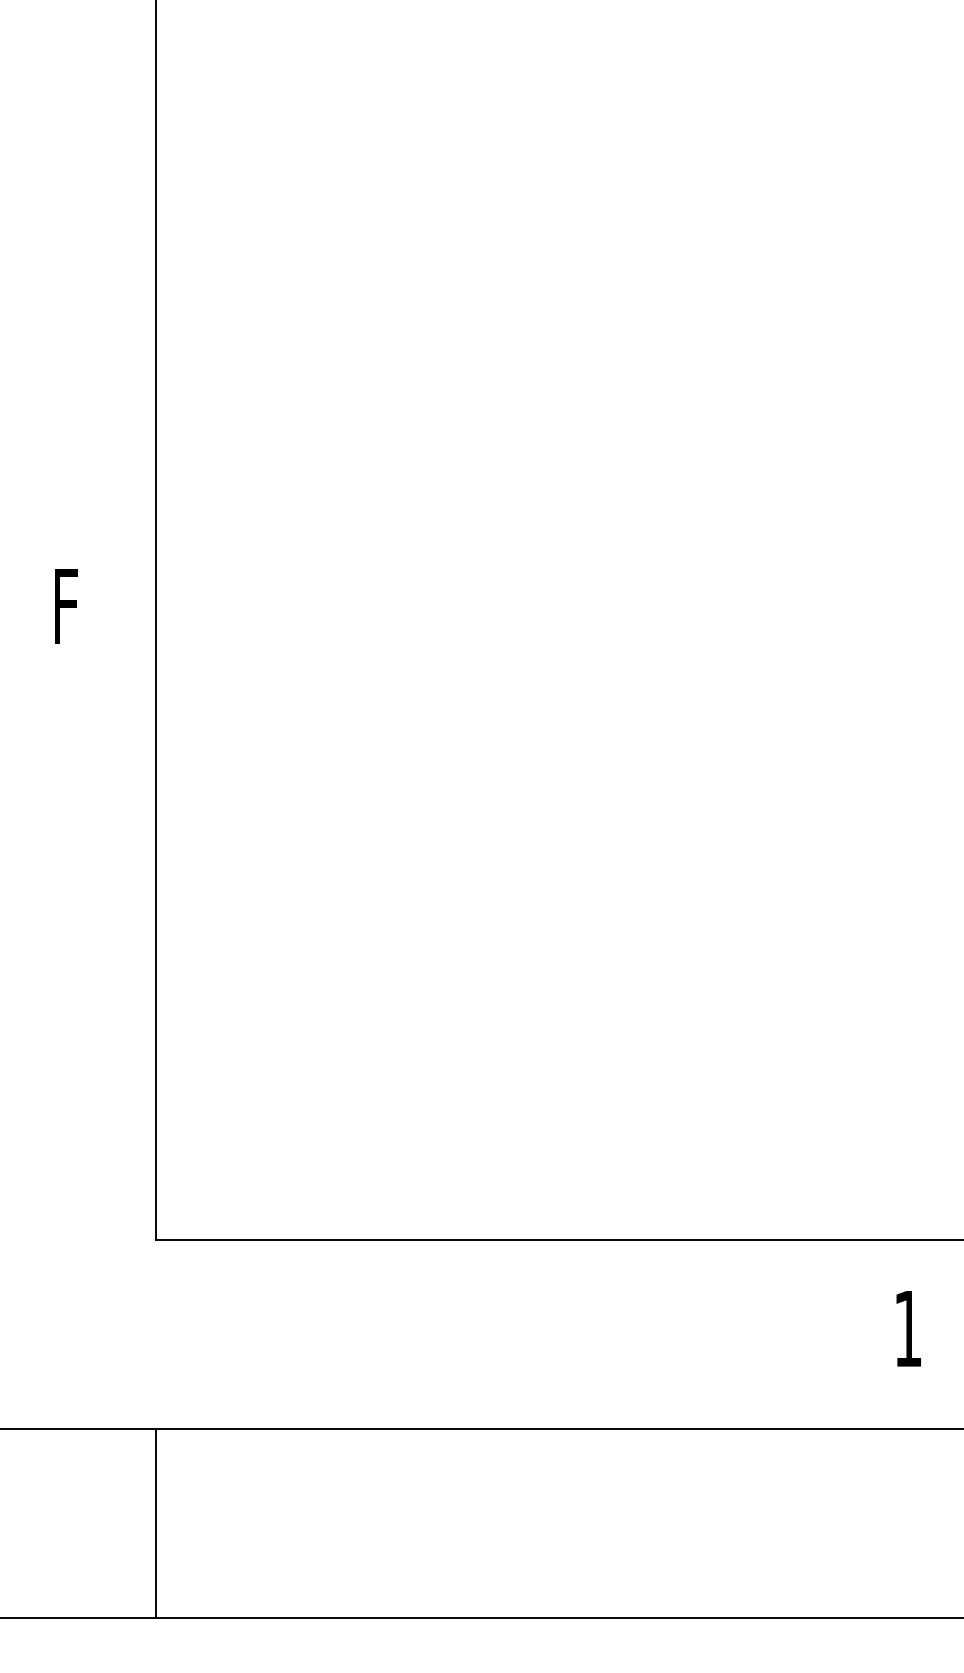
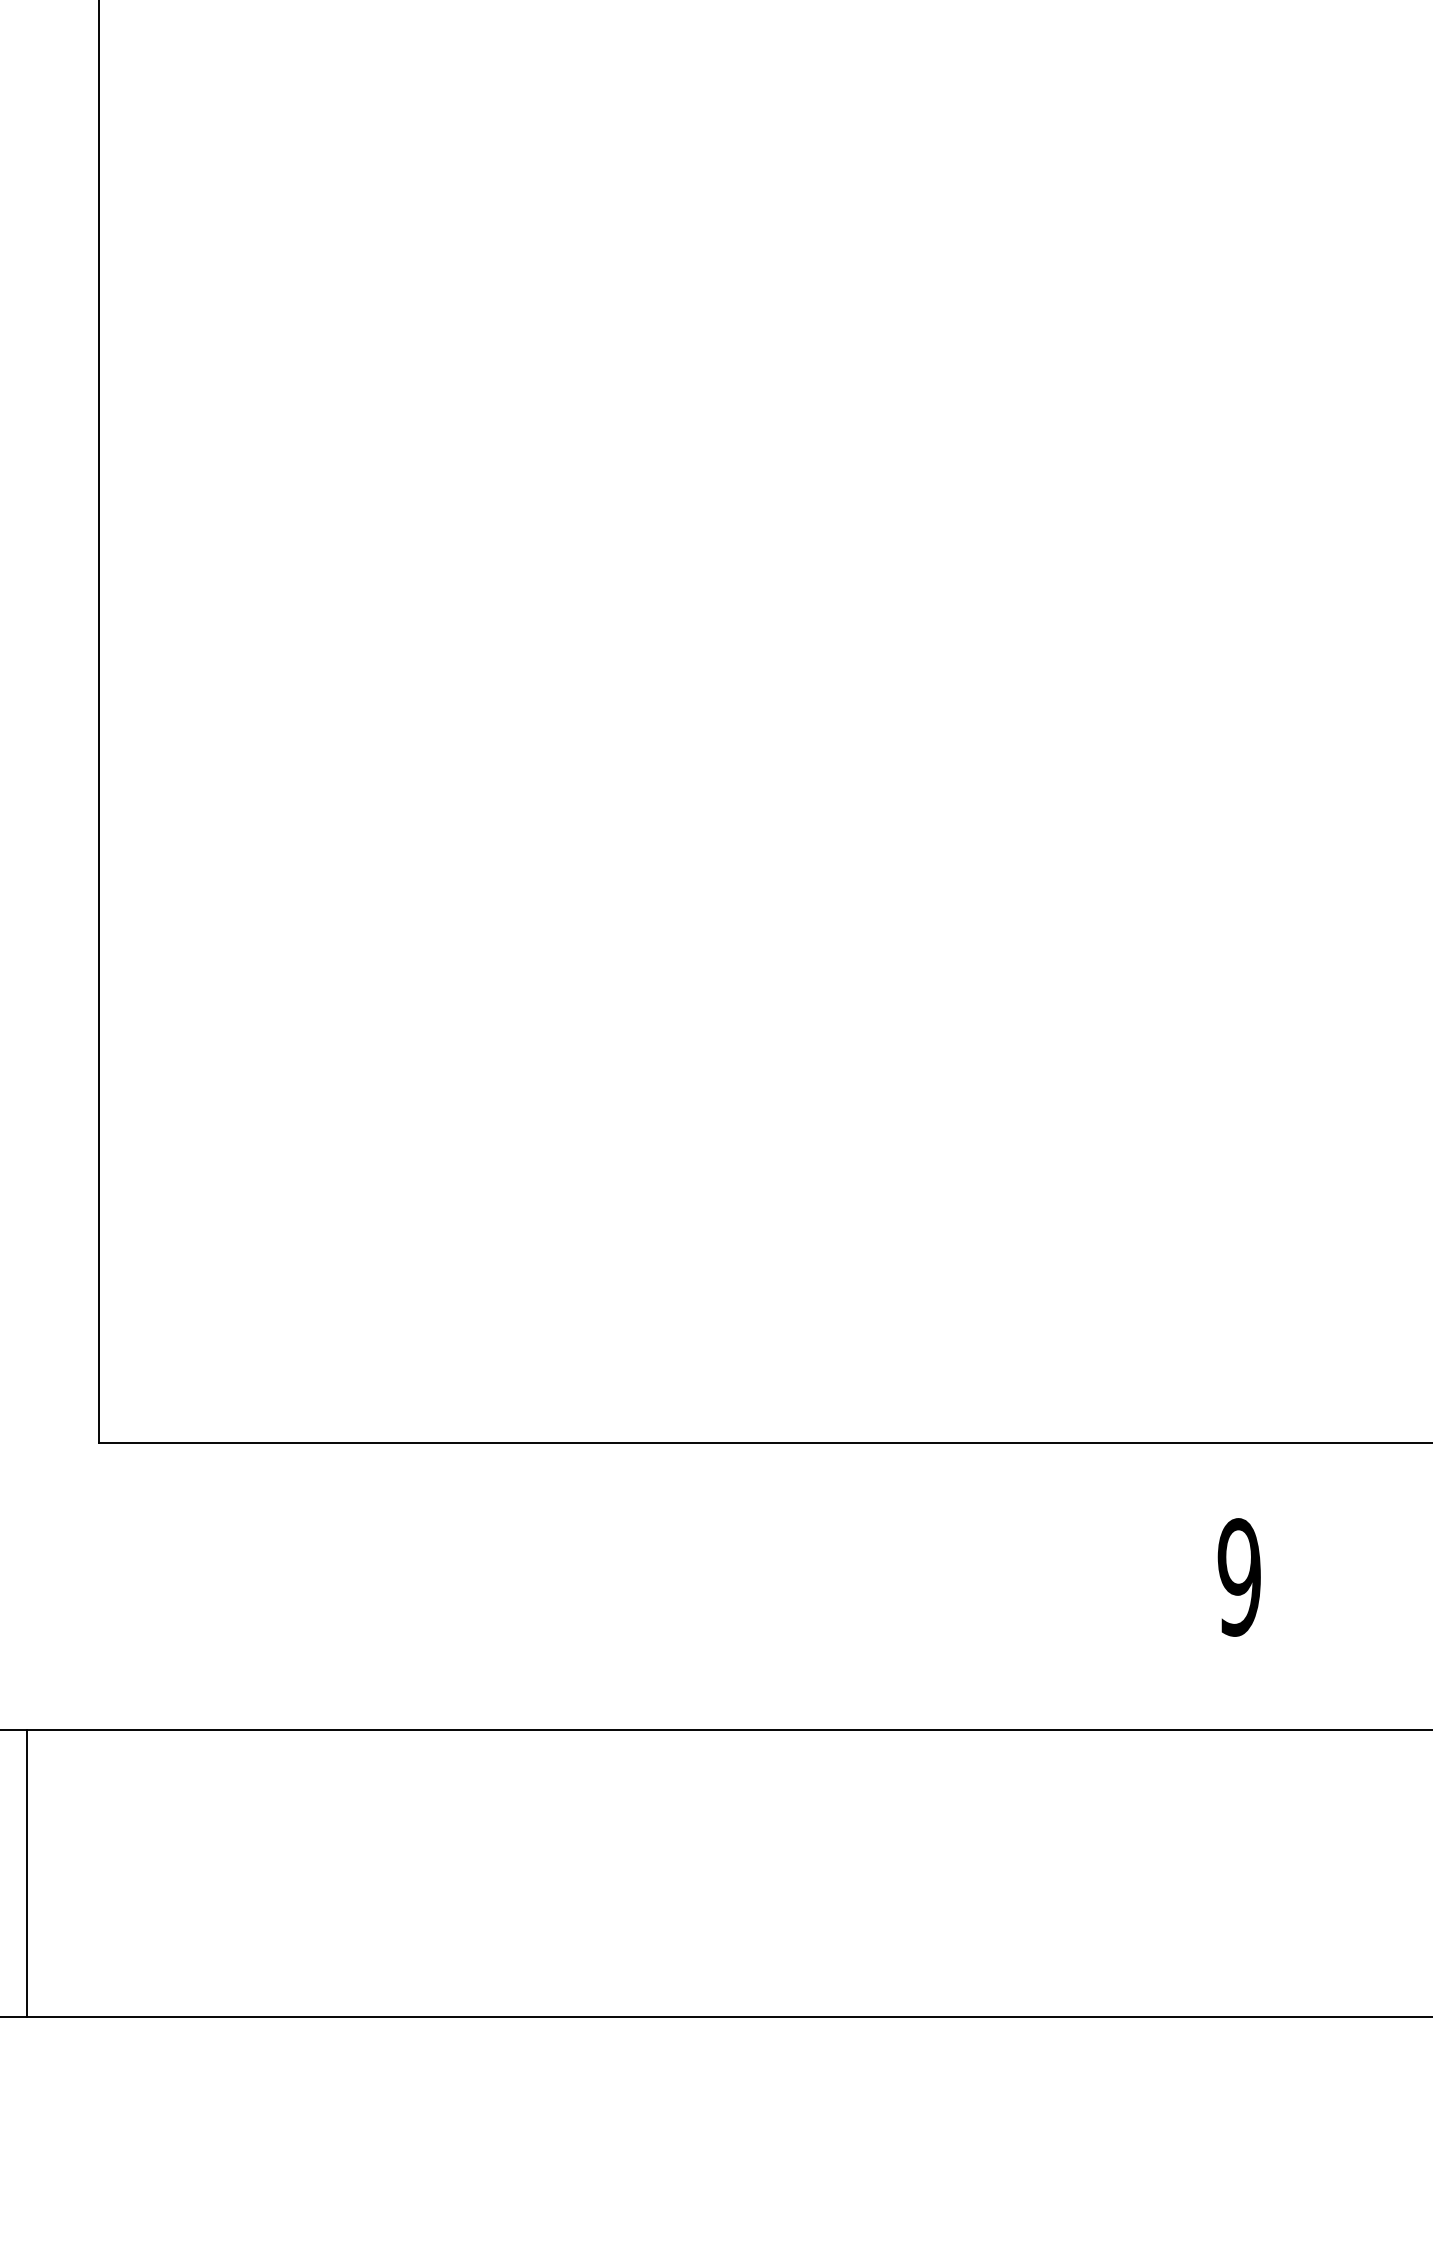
text: (908, 1328) -> (1239, 1576), 1 -> 9
line: (156, 1523) -> (27, 1872), moved

